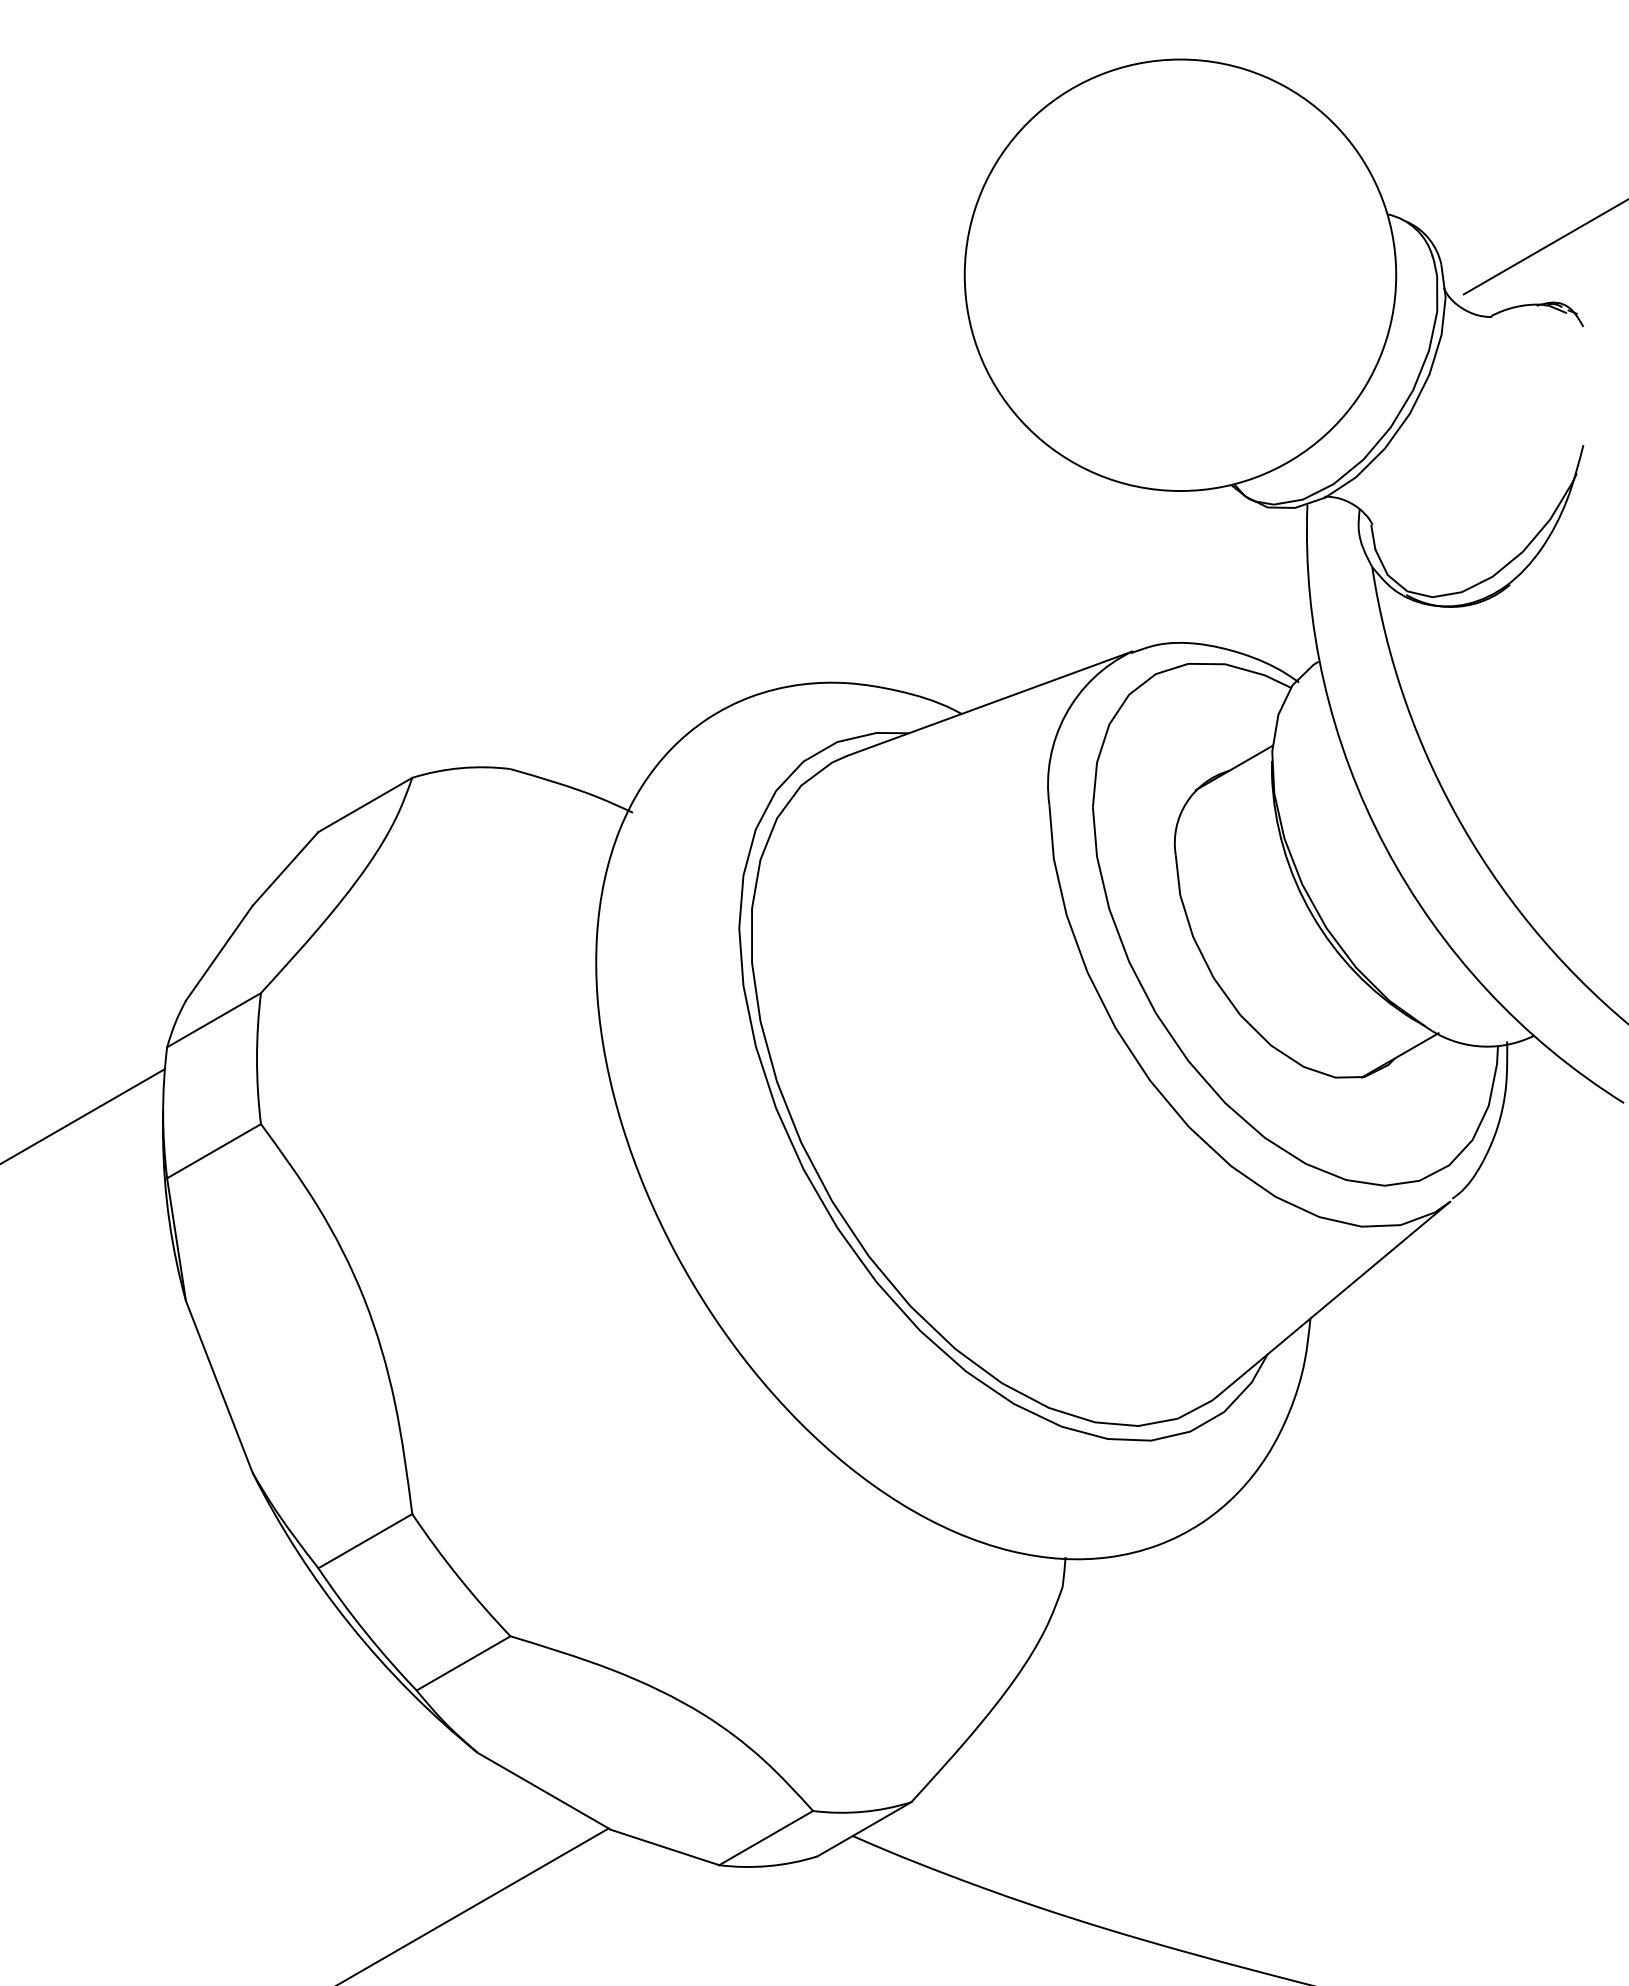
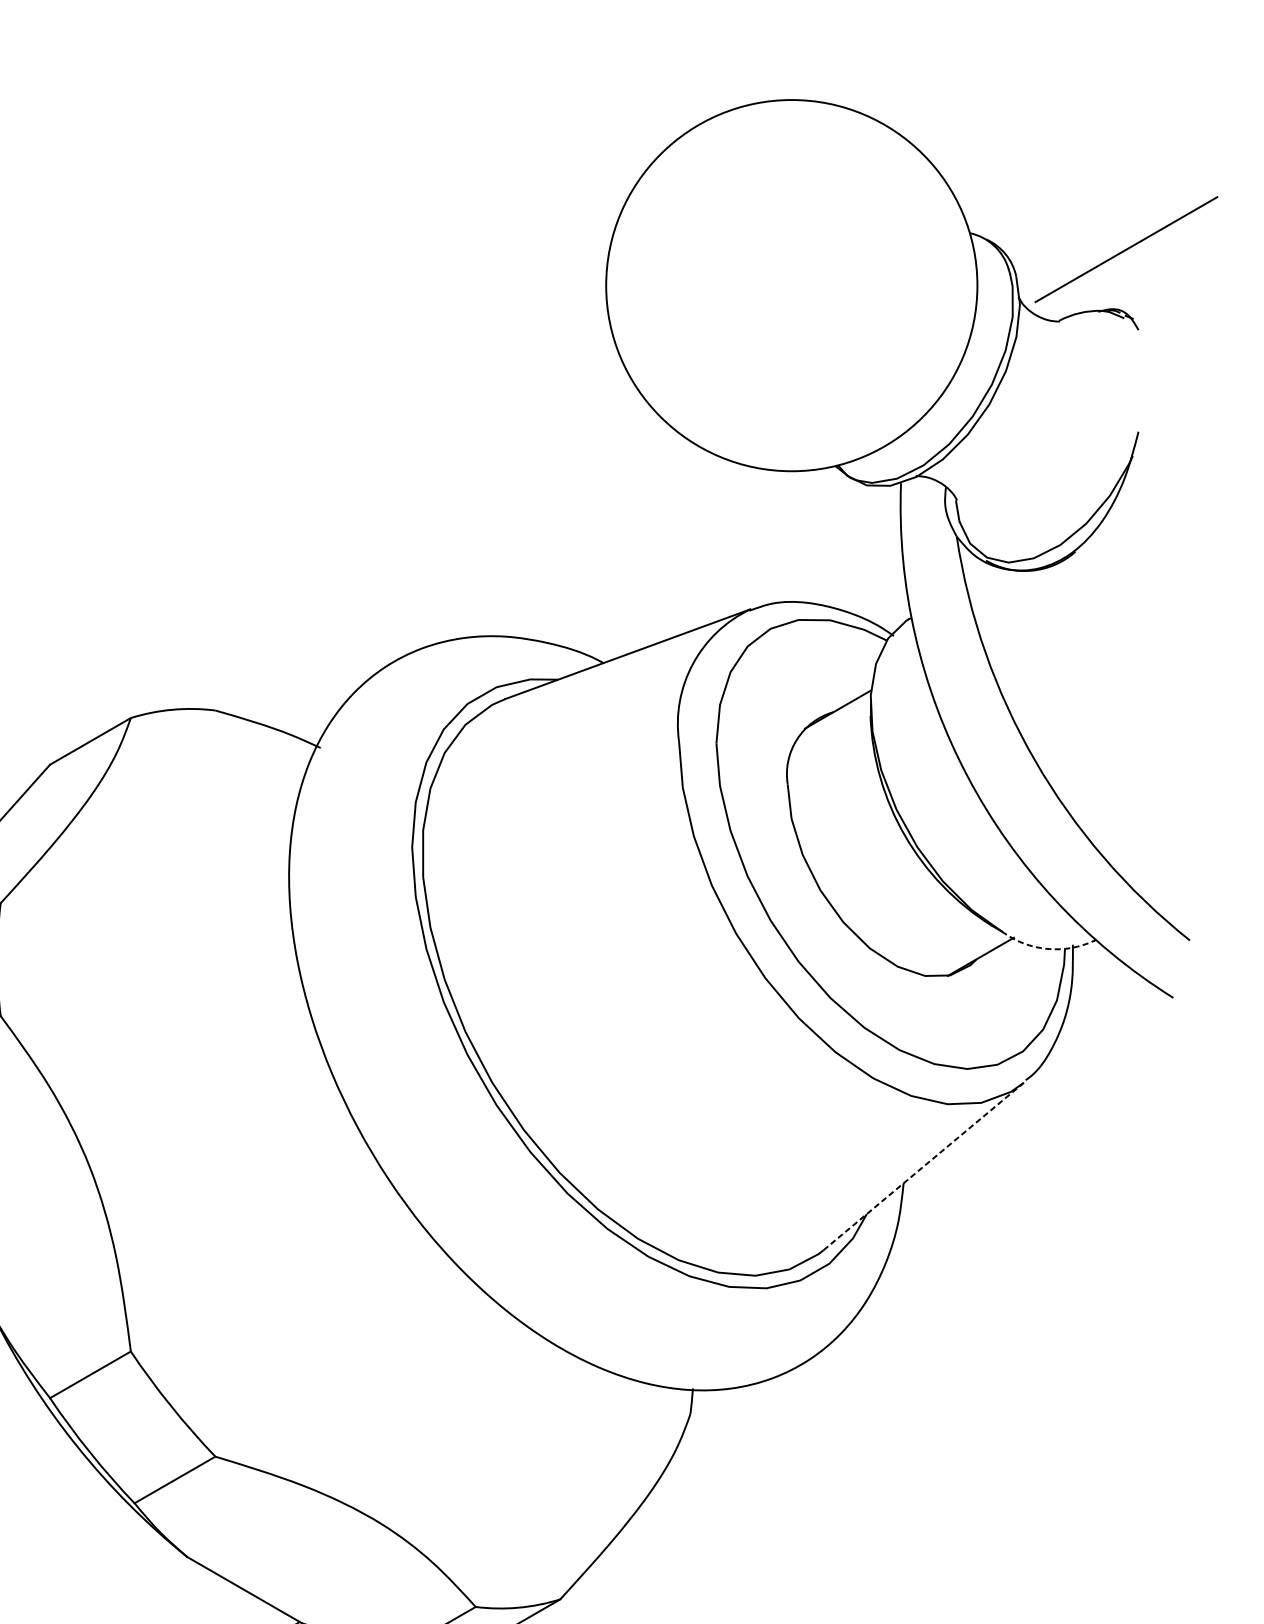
arc: (1477, 1046) -> (1047, 949), solid -> dashed
line: (1333, 1299) -> (923, 1166), solid -> dashed

